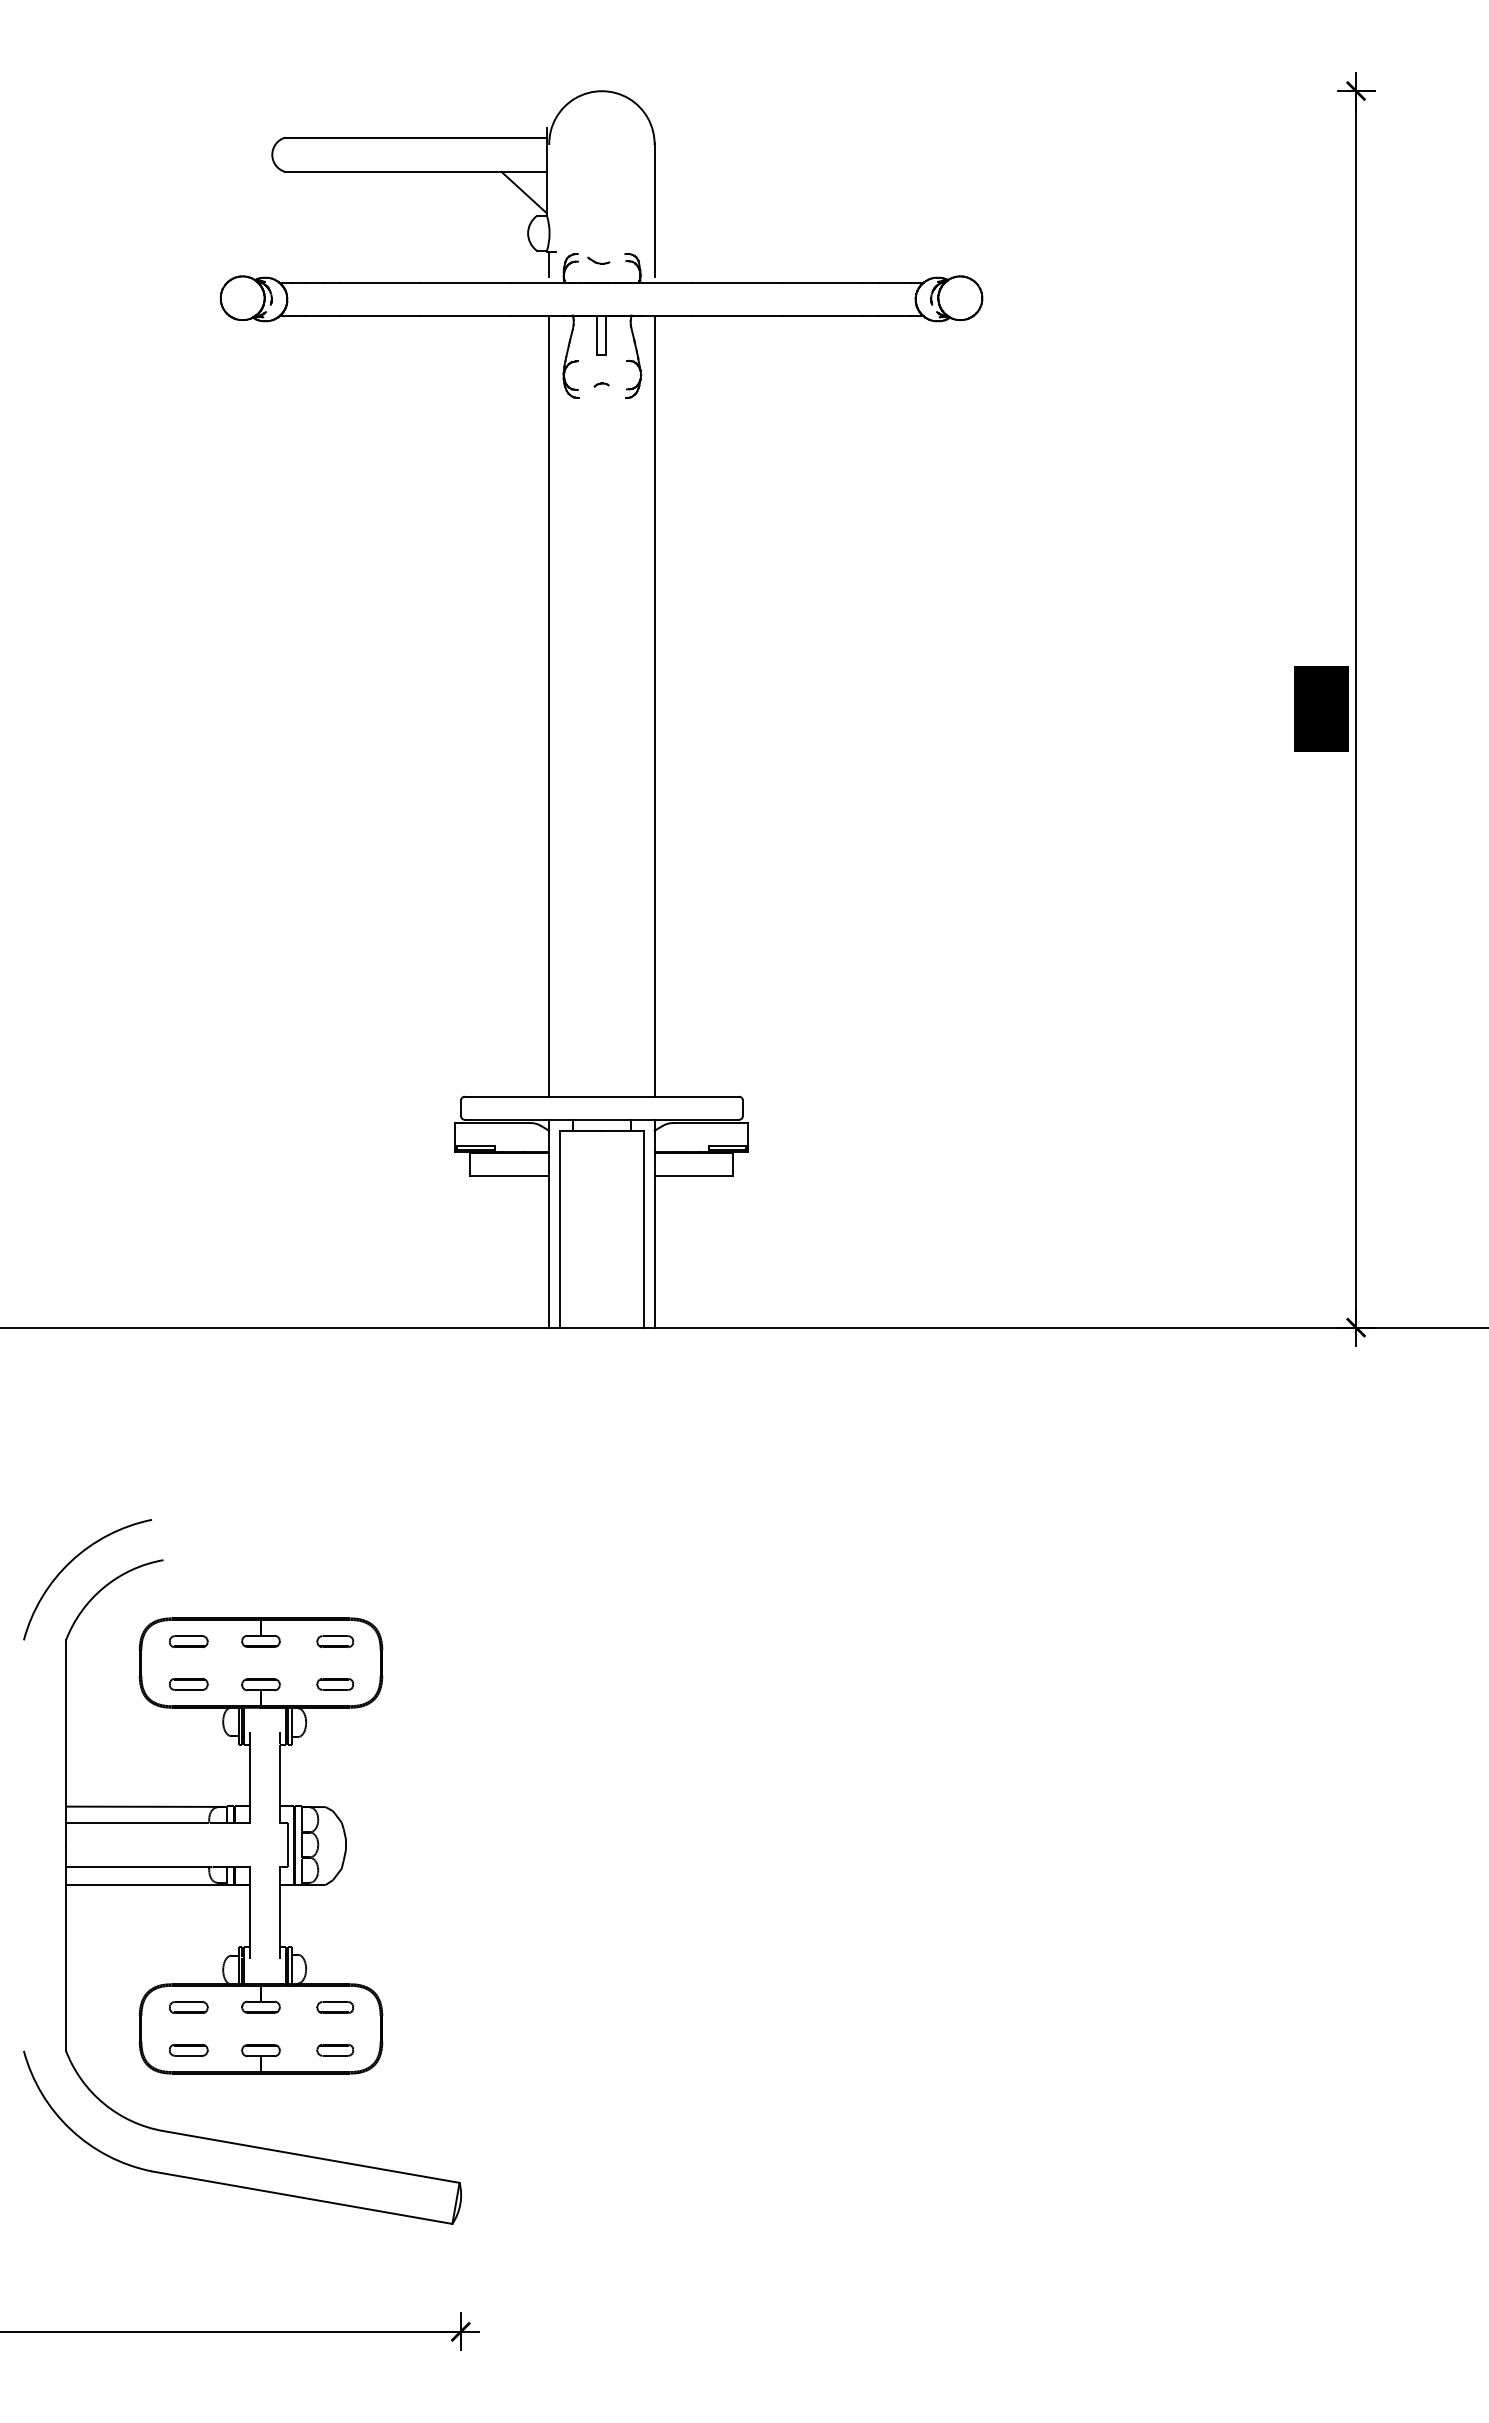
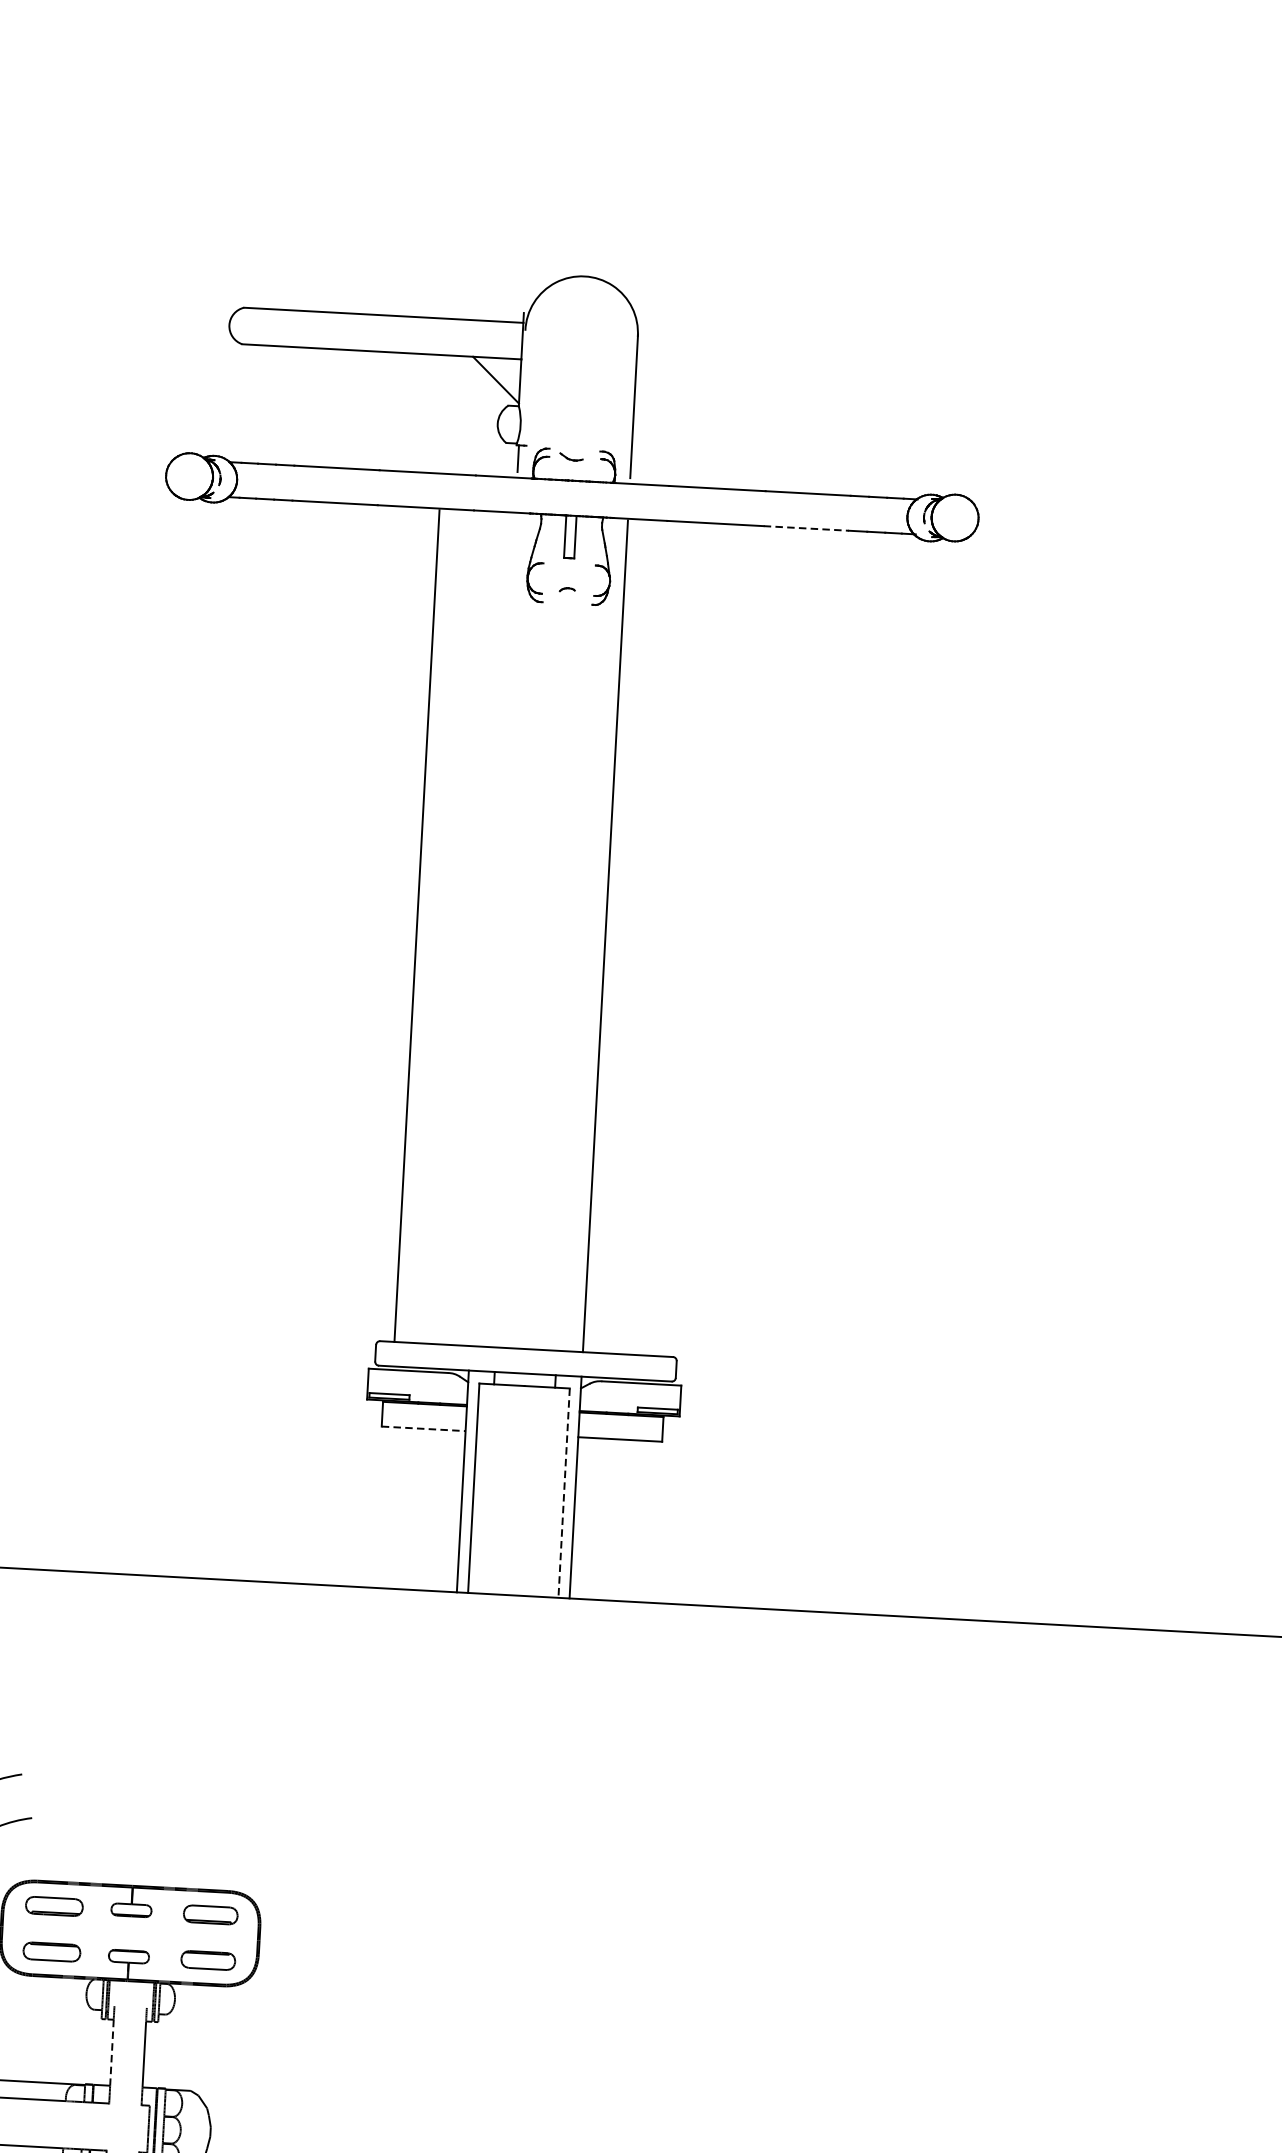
line: (821, 315) -> (805, 528), solid -> dashed
line: (549, 706) -> (417, 925), moved
line: (510, 1176) -> (424, 1428), solid -> dashed
line: (644, 1230) -> (564, 1494), solid -> dashed
part: (188, 1641) -> (54, 1906), size x1.4
part: (335, 1641) -> (210, 1914), size x1.4
part: (188, 1684) -> (51, 1952), size x1.4
part: (335, 1684) -> (208, 1960), size x1.4
line: (249, 1775) -> (111, 2052), solid -> dashed

